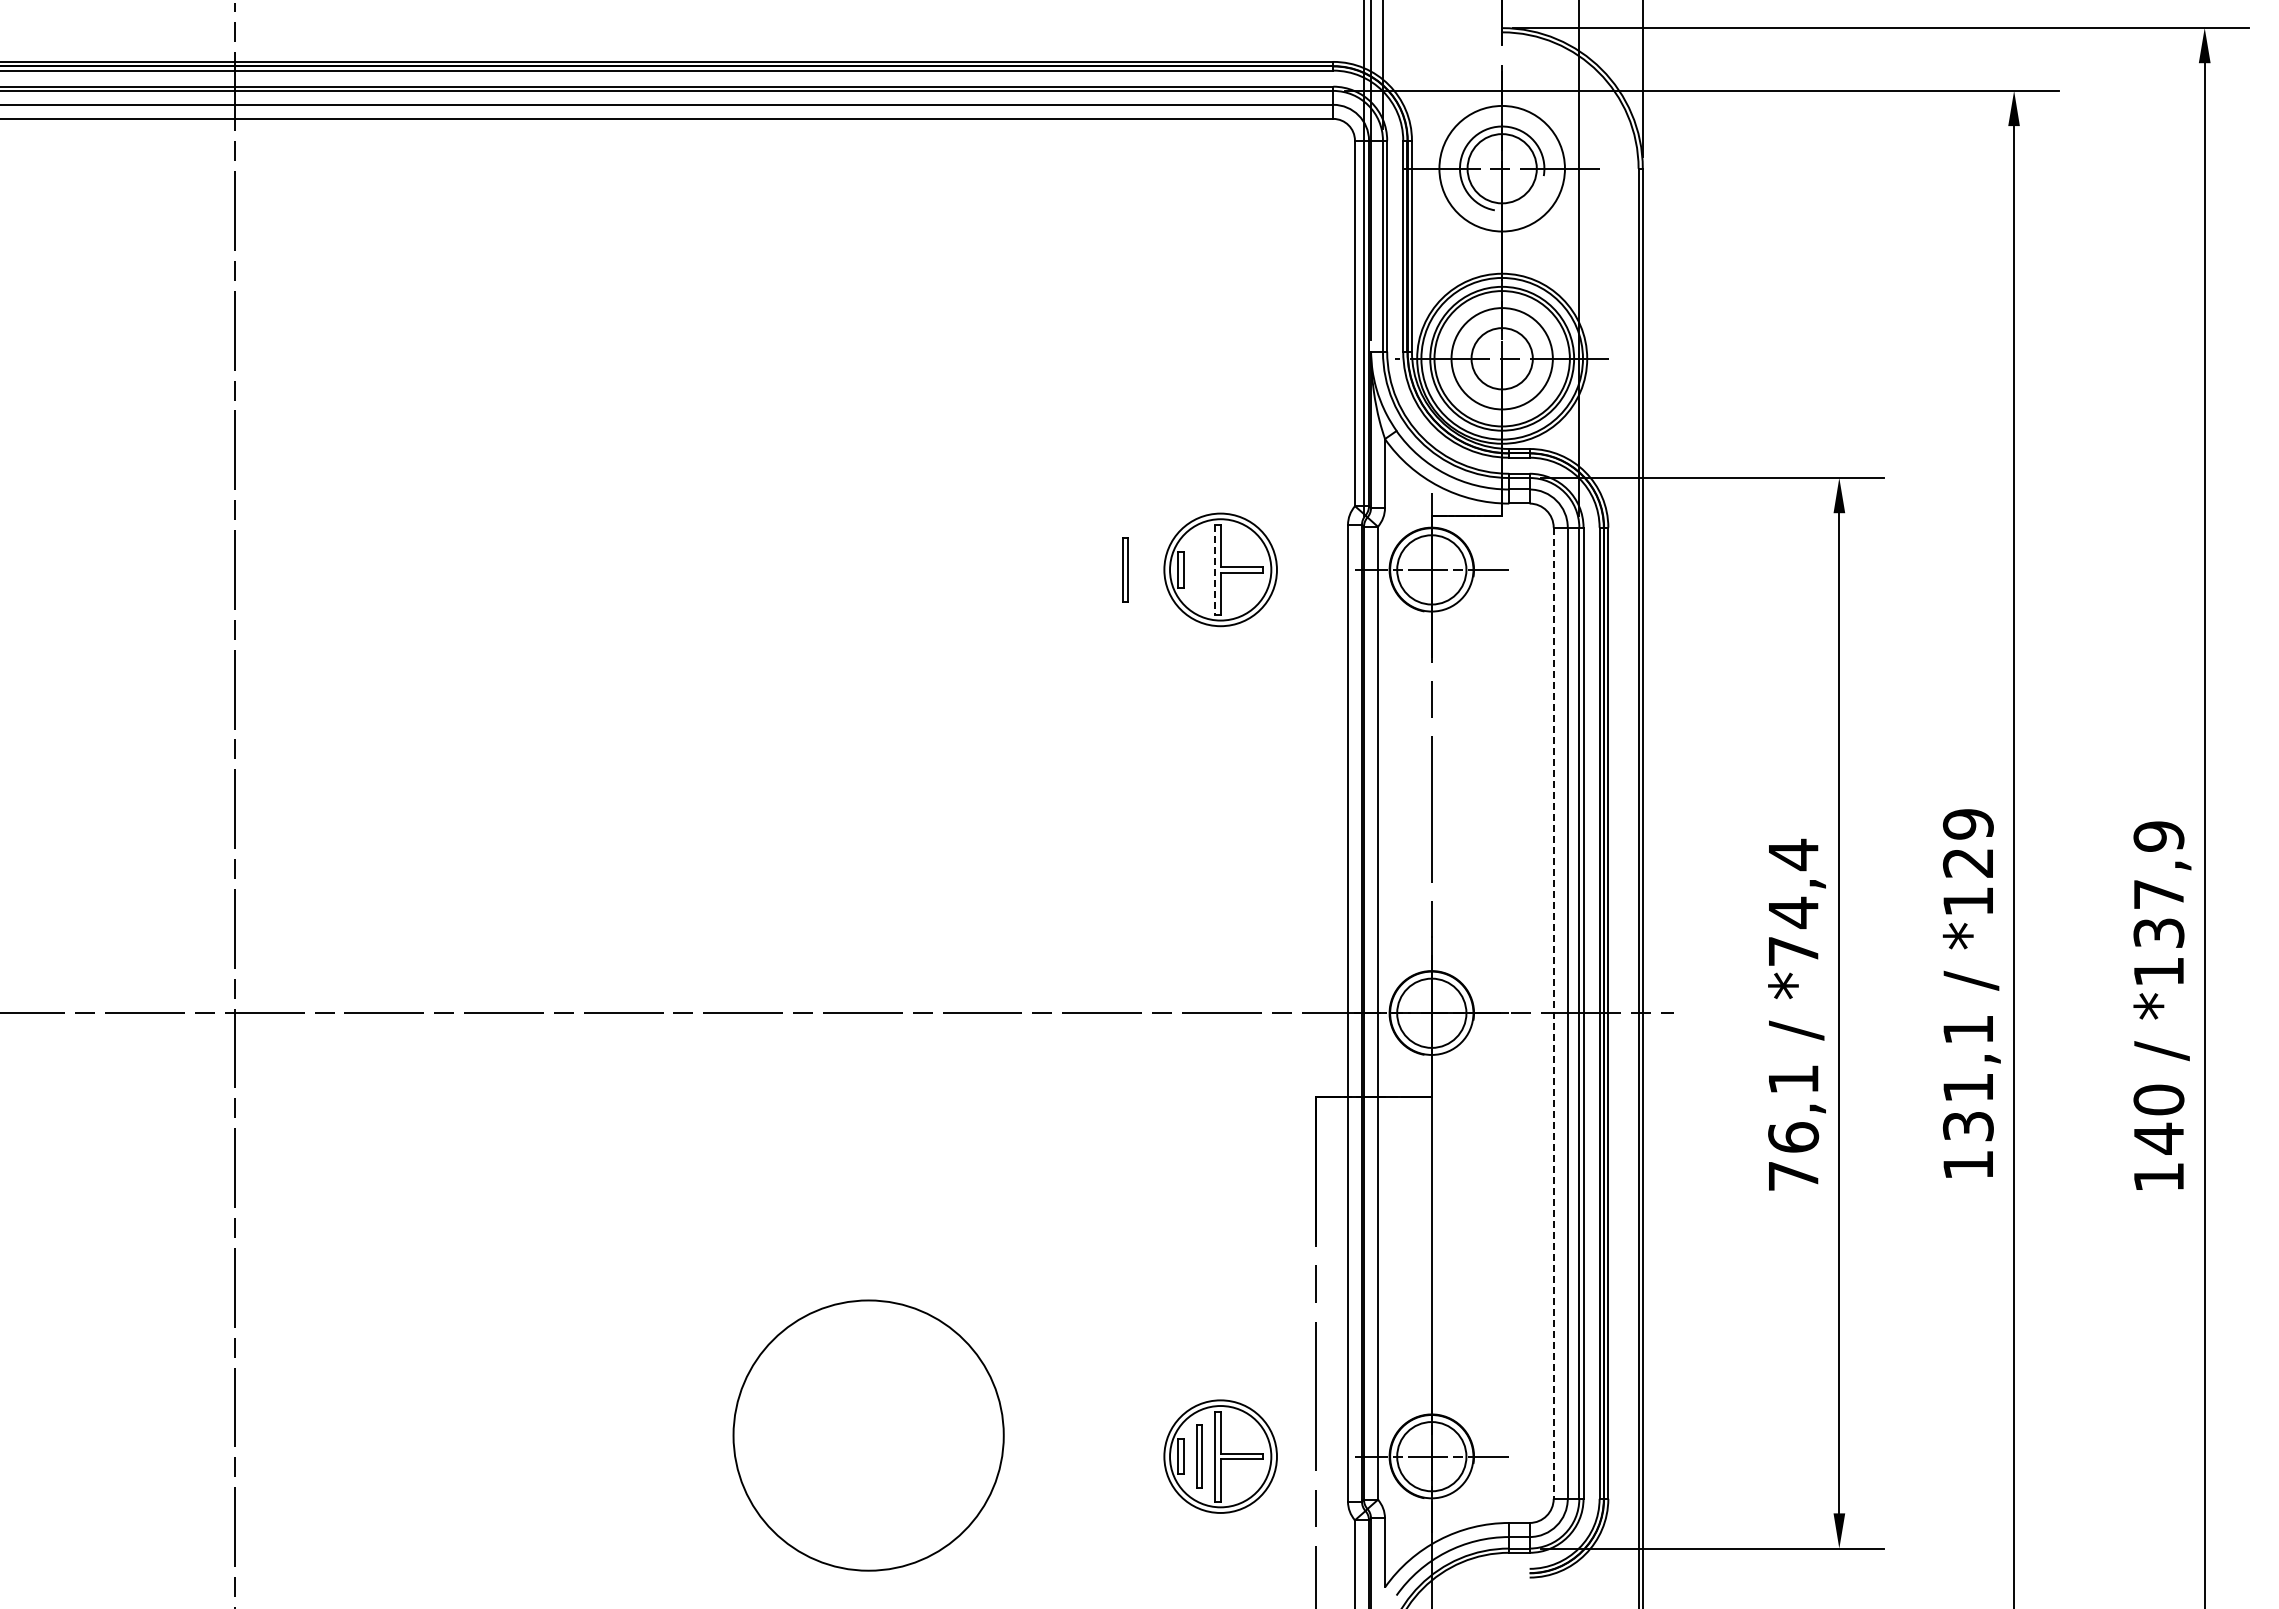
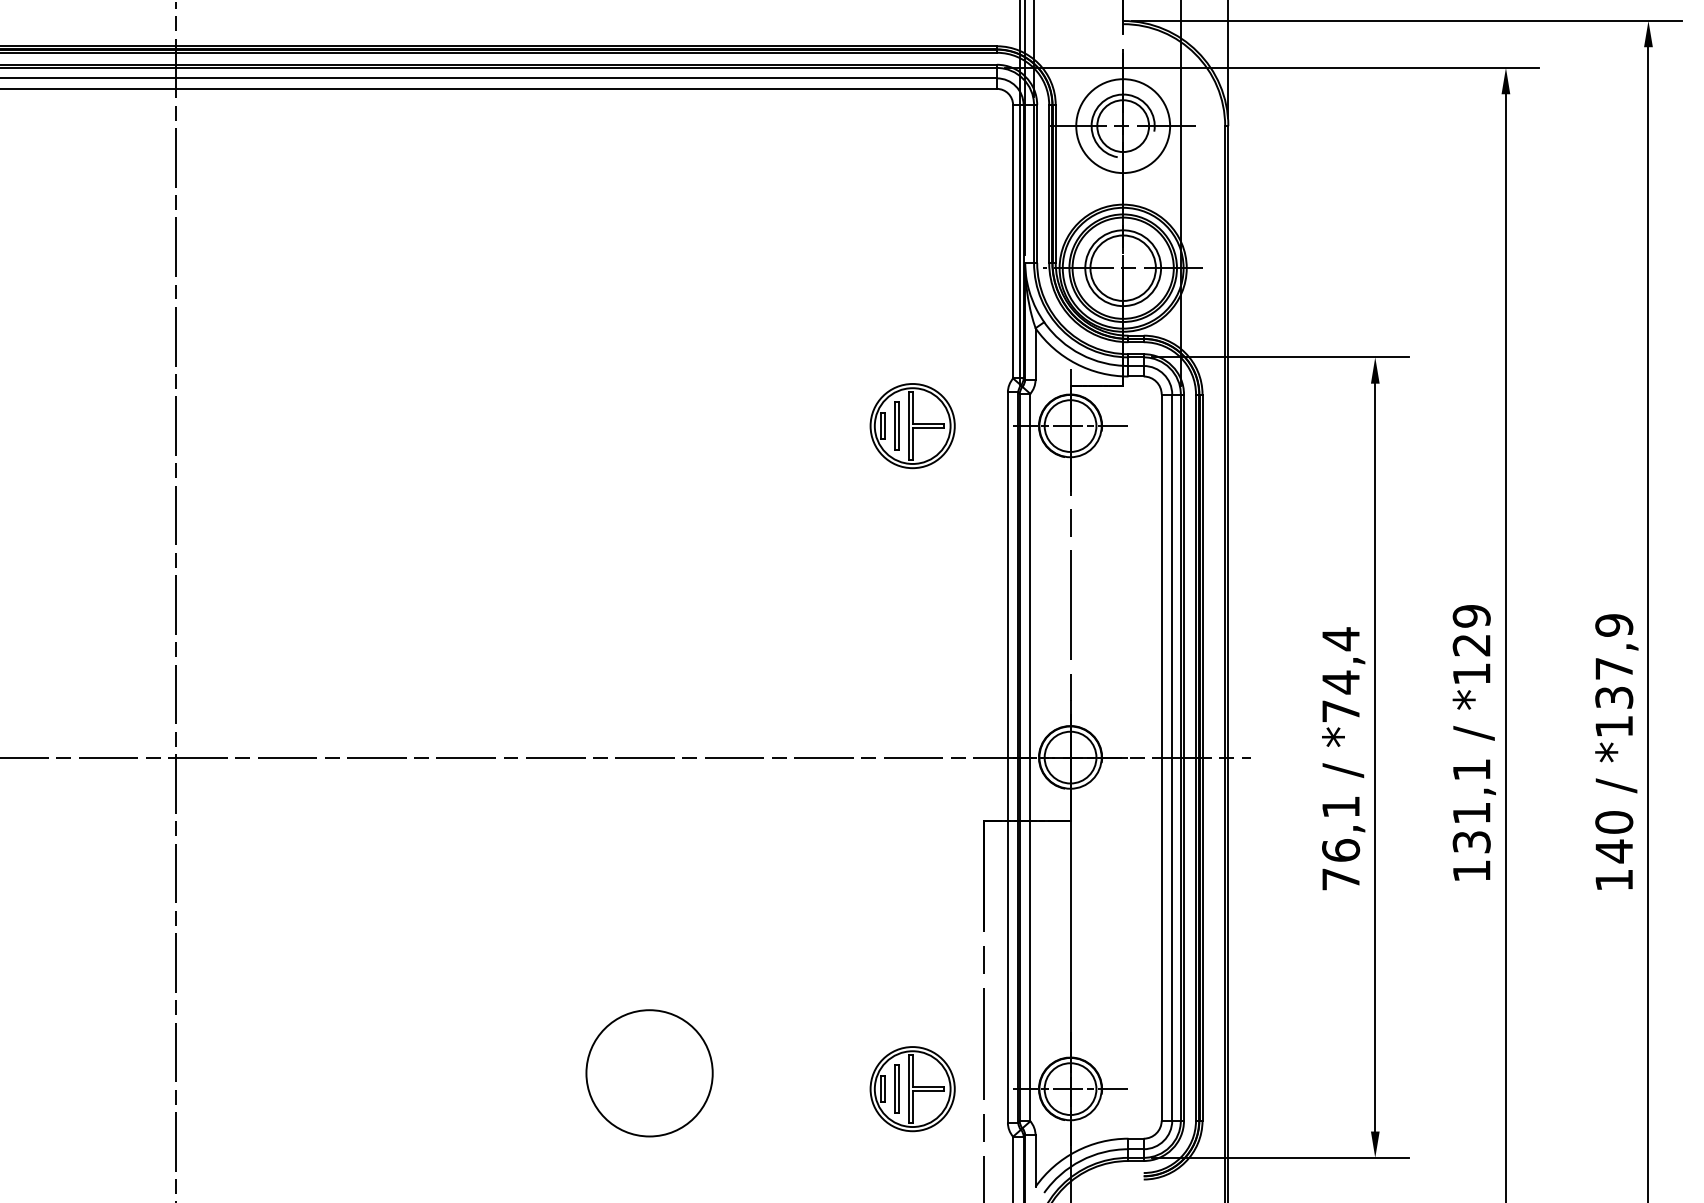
circle: (1501, 358) -> (1122, 268), size x1.43
part: (1125, 569) -> (896, 425), moved
line: (1215, 570) -> (908, 426), dashed -> solid
line: (1553, 1013) -> (1161, 757), dashed -> solid
circle: (868, 1435) -> (649, 1073), size x0.62

